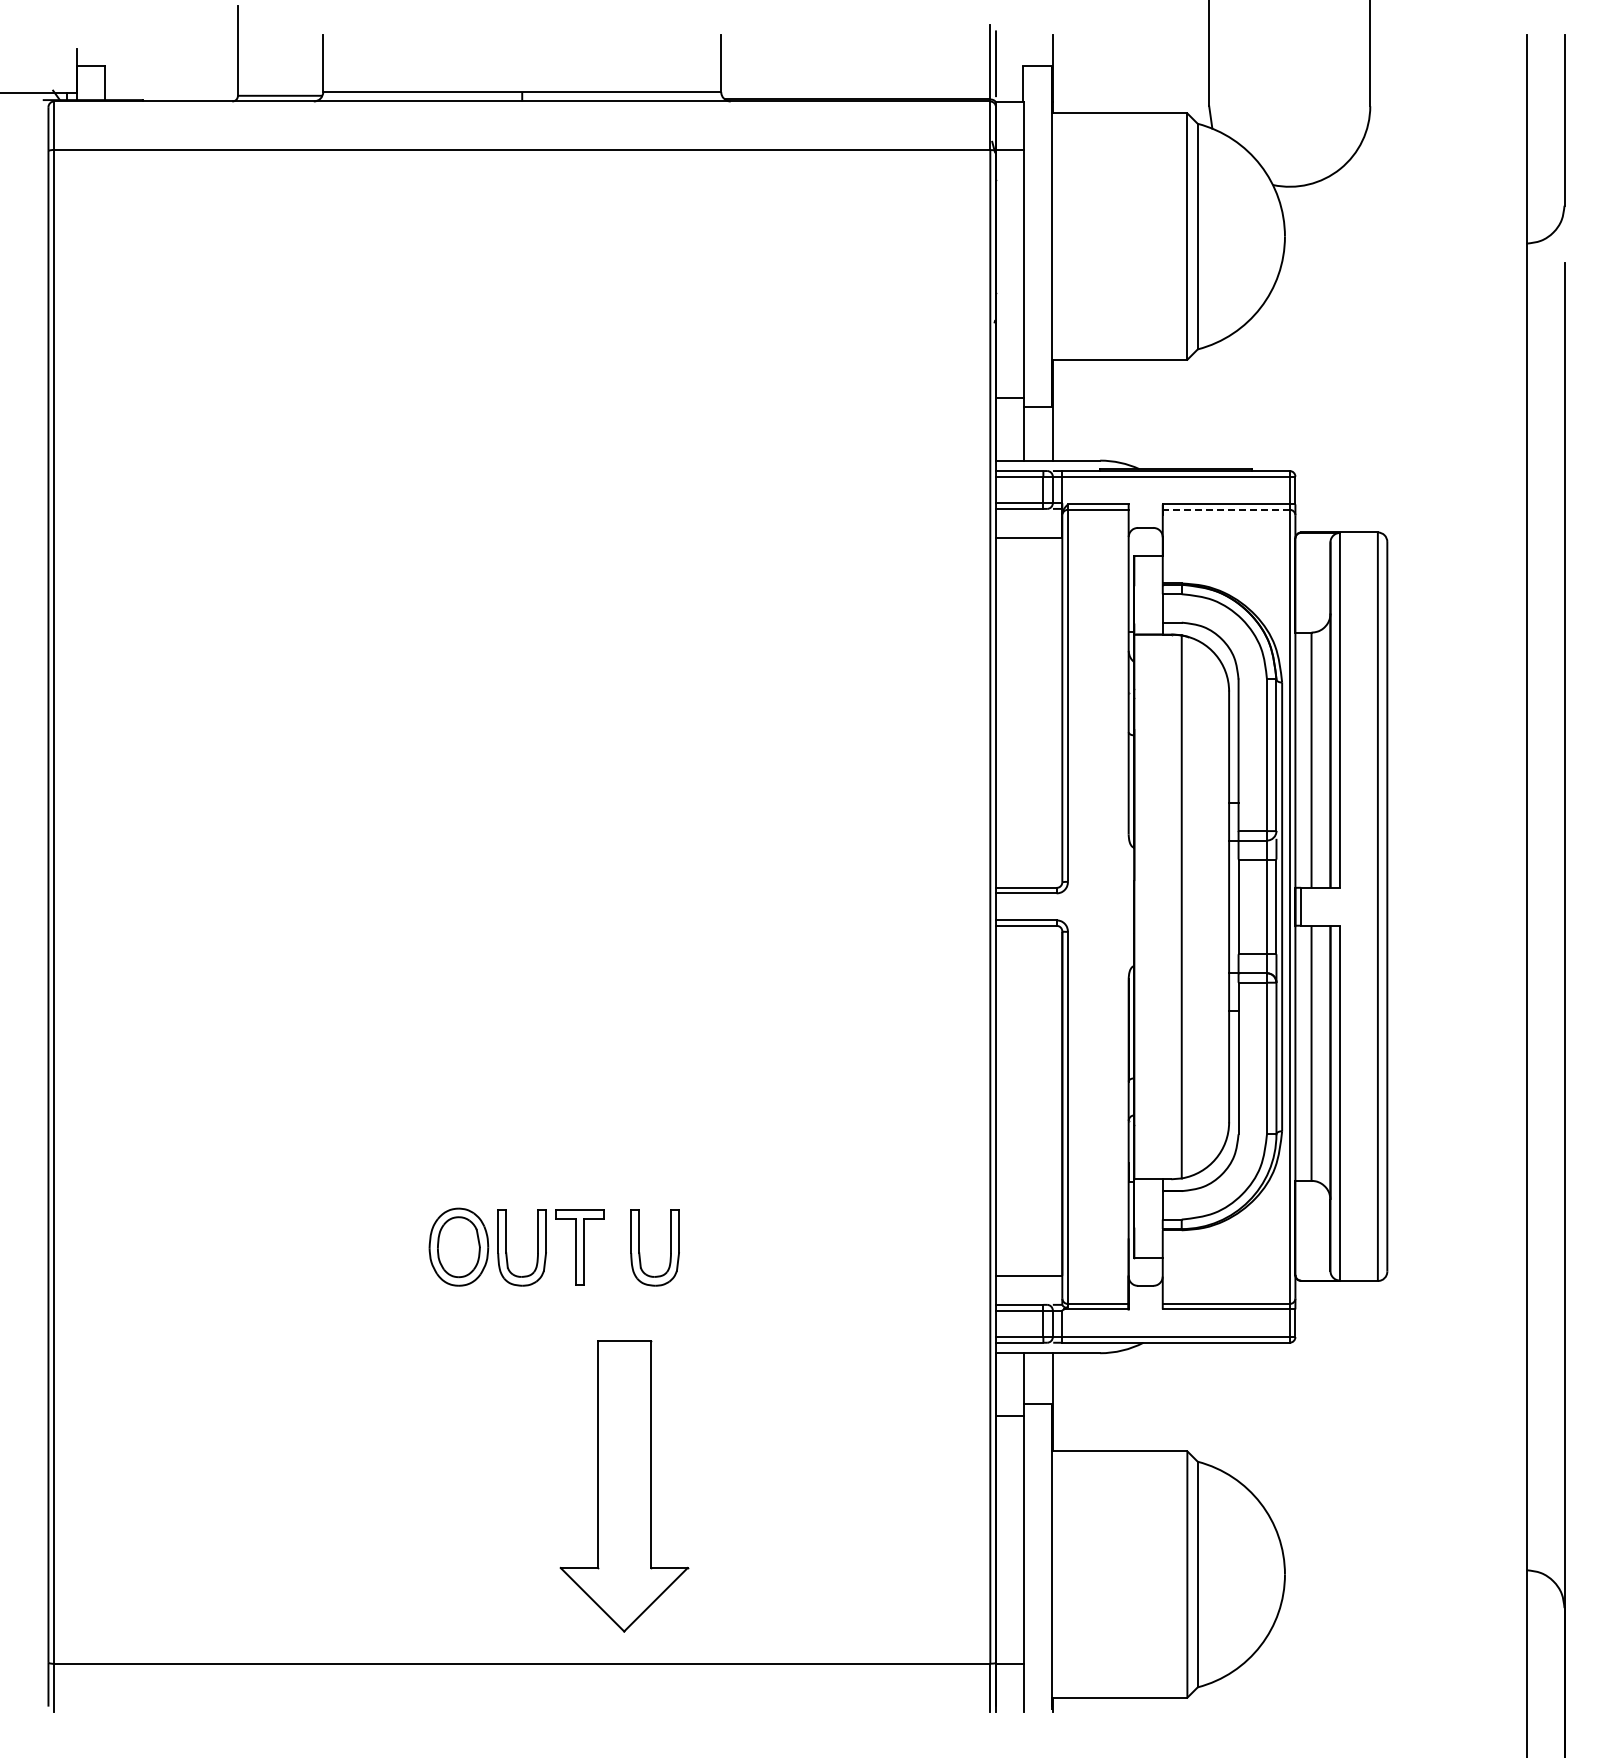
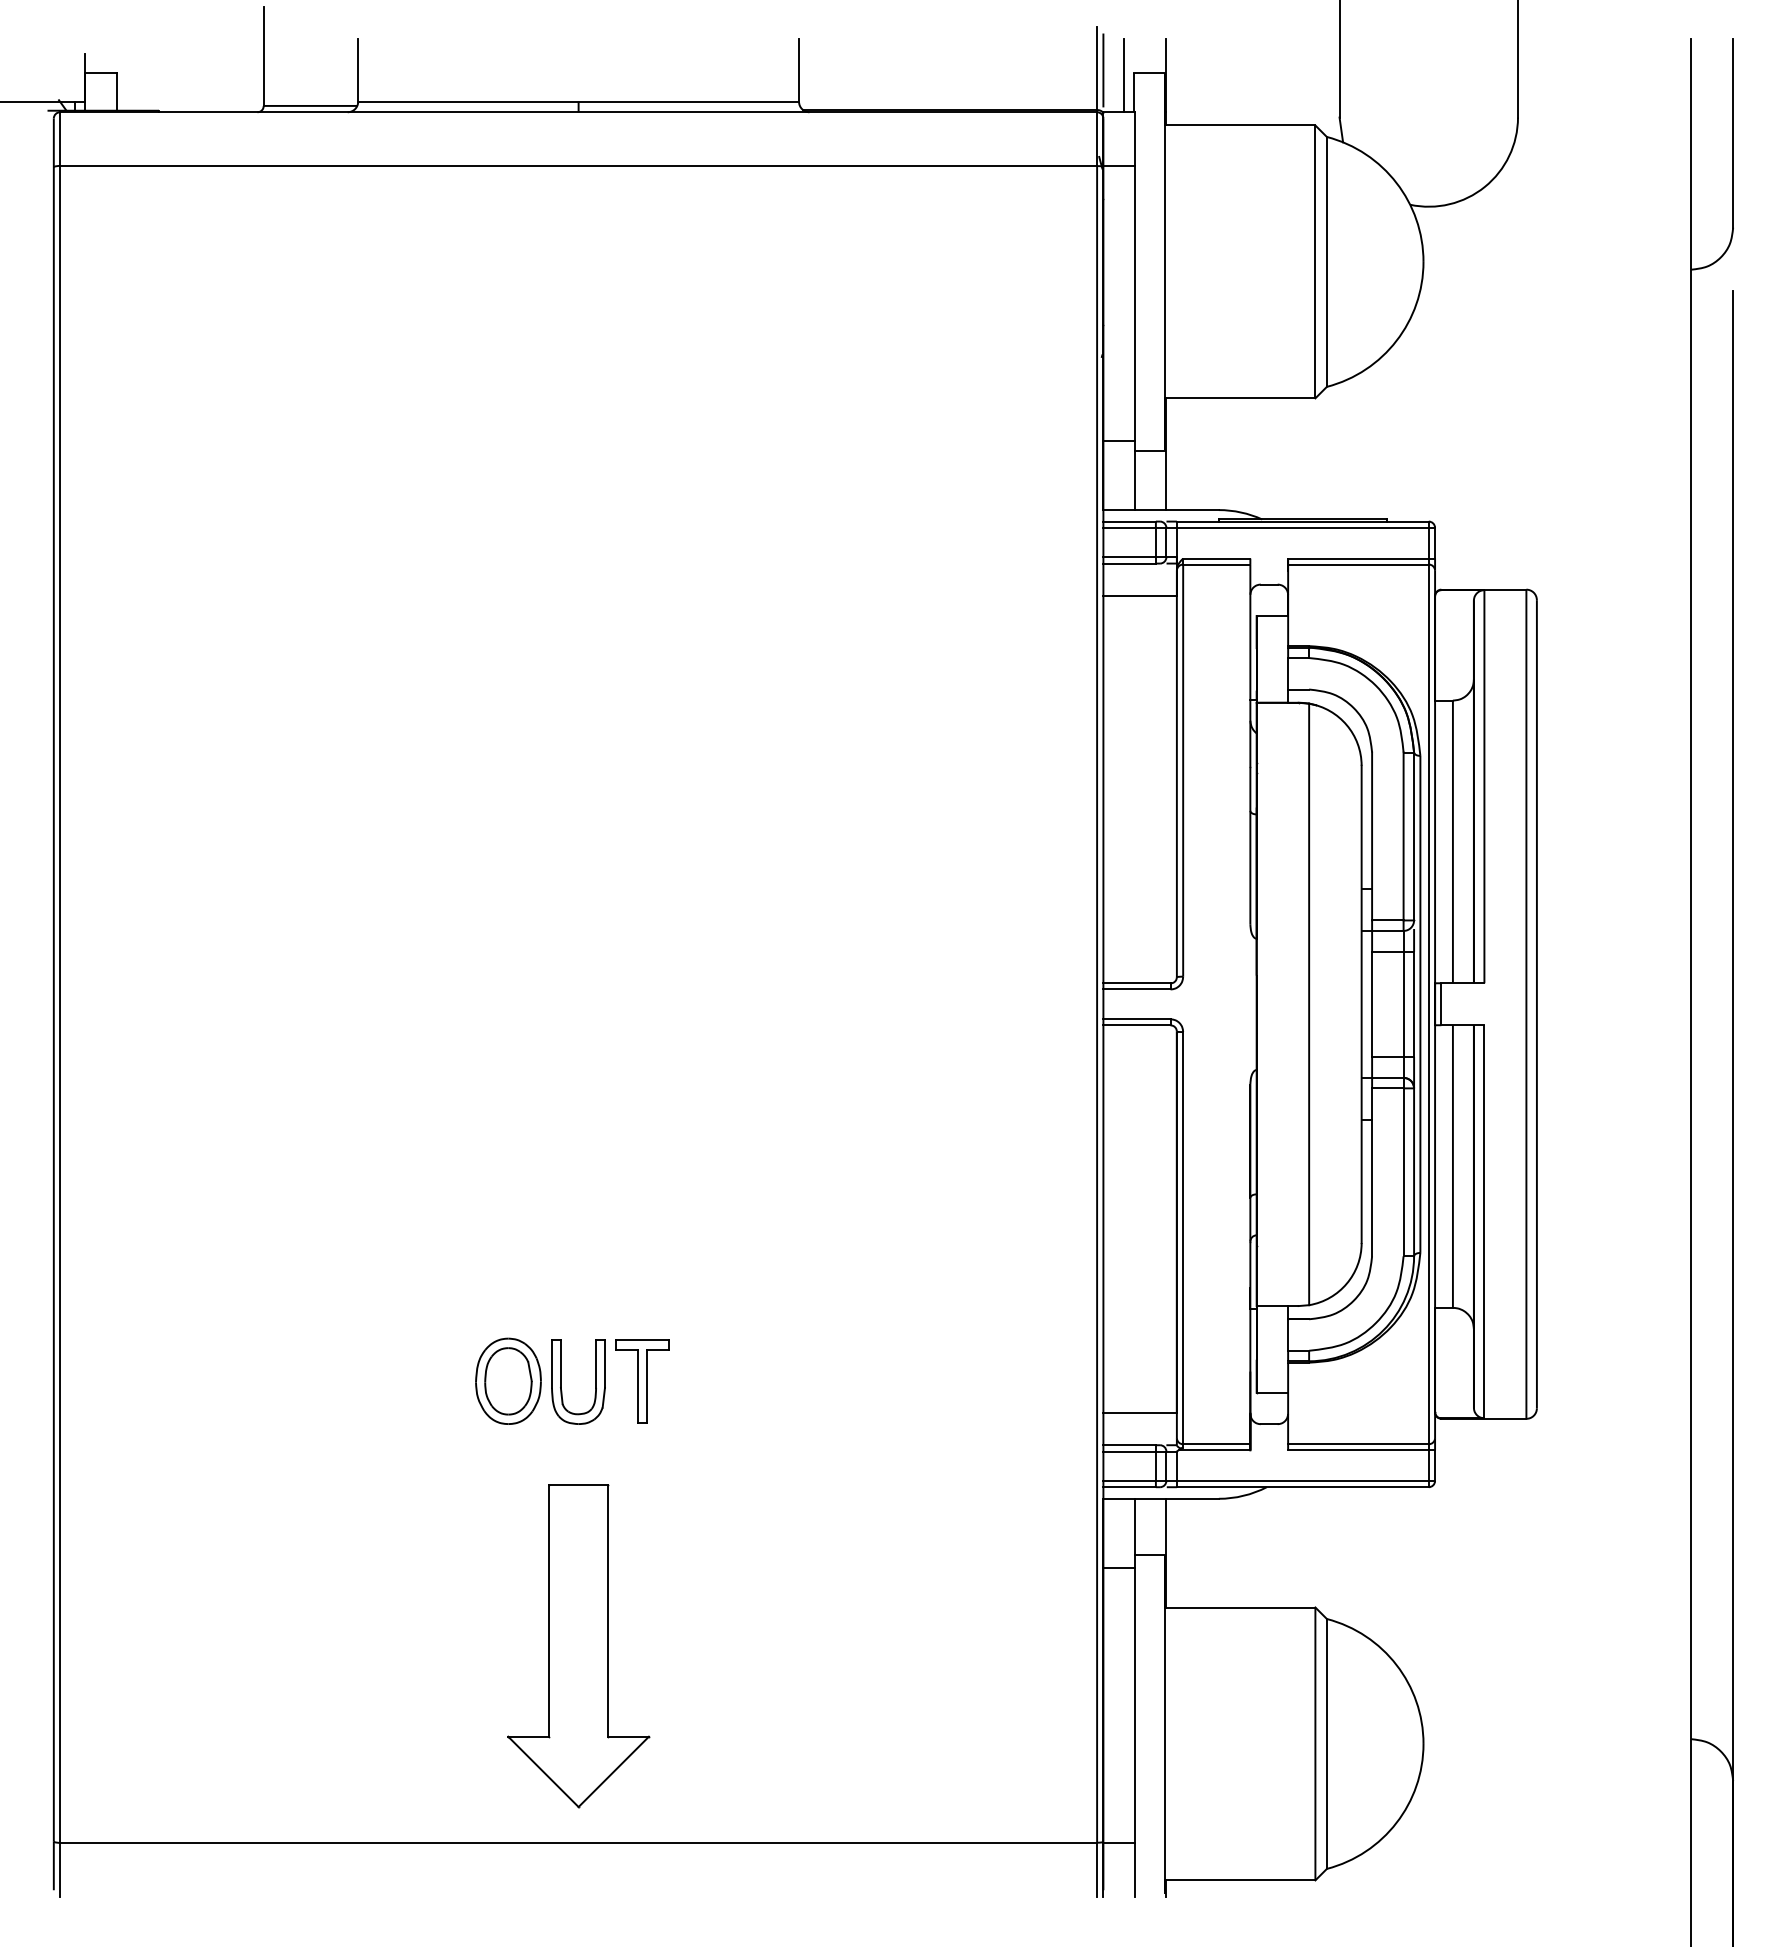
line: (1014, 68) -> (1123, 75), added
line: (1225, 509) -> (1357, 564), dashed -> solid
part: (640, 1252) -> (709, 1387), removed
part: (624, 1486) -> (578, 1646), moved

